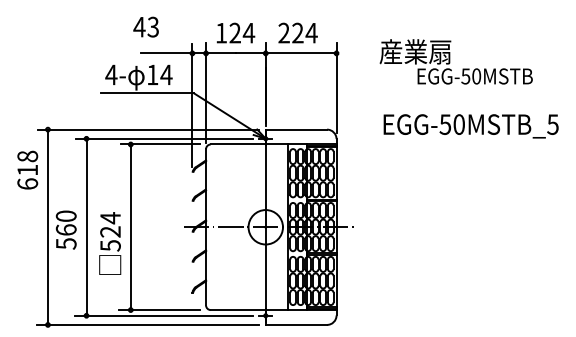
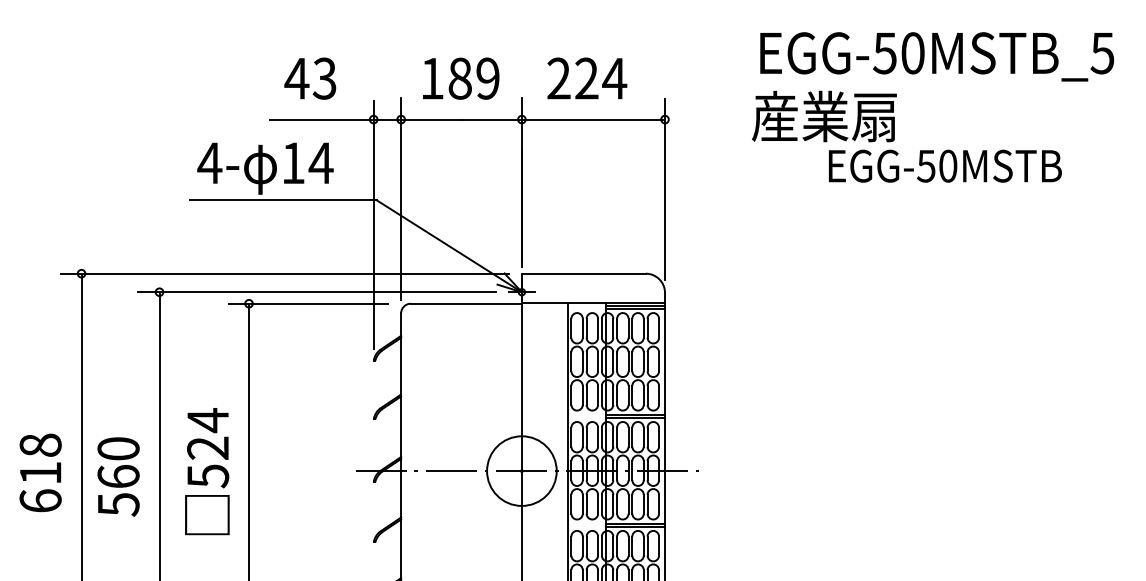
text: (145, 26) -> (309, 77), moved
text: (242, 32) -> (474, 77), 124 -> 189
text: (470, 126) -> (935, 57), moved
text: (27, 169) -> (40, 471), moved
text: (110, 243) -> (207, 471), moved

